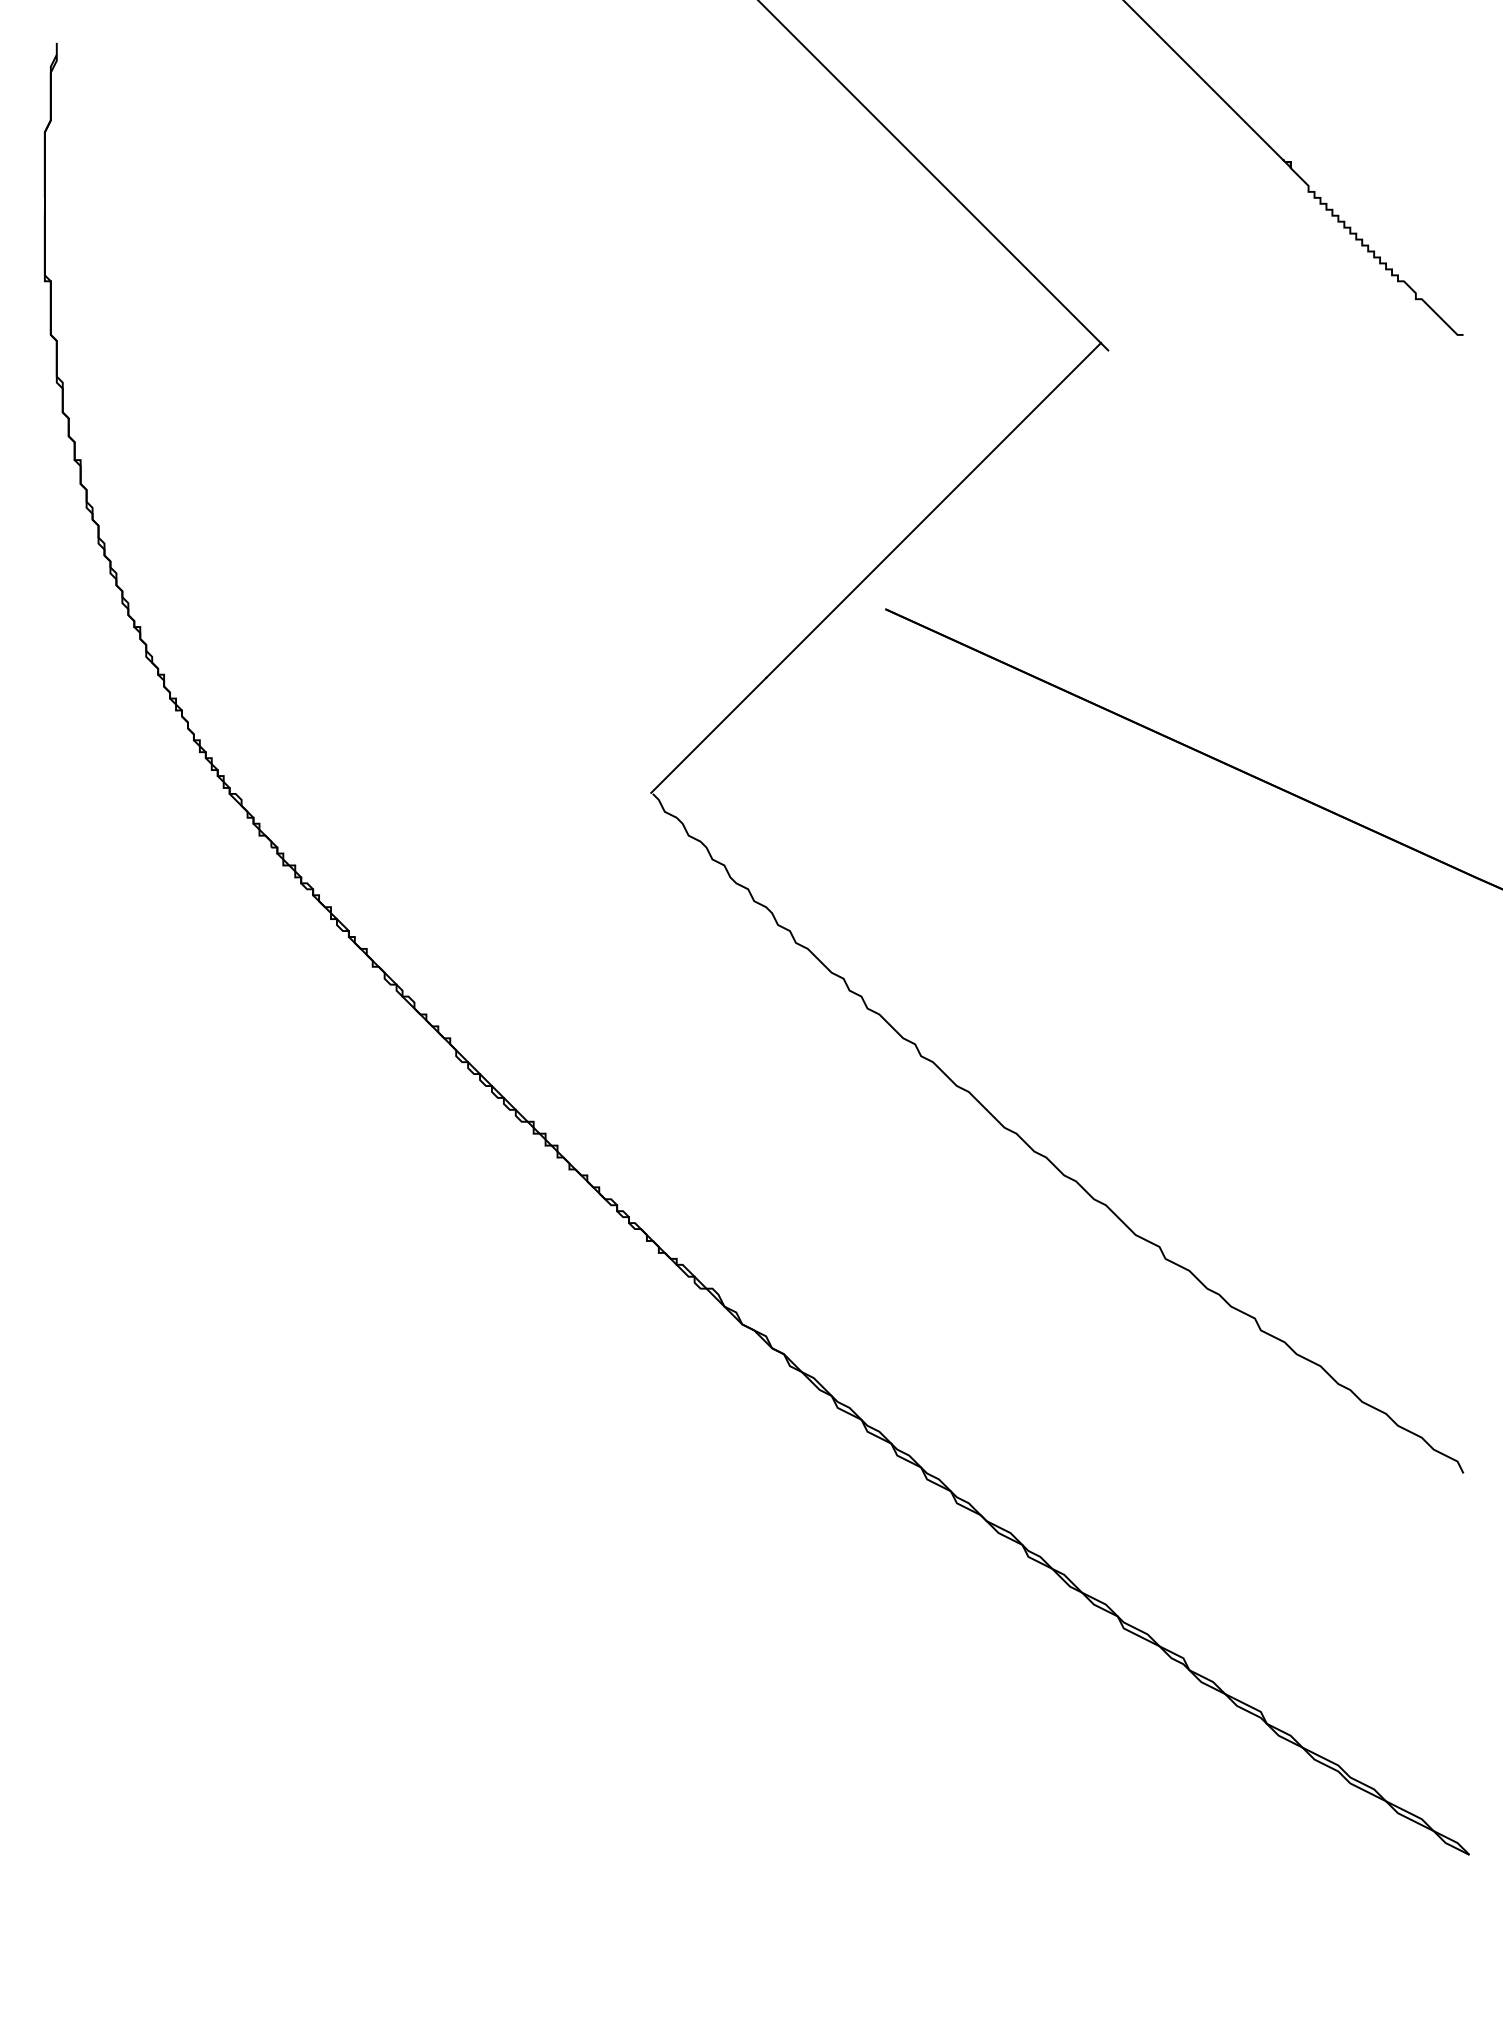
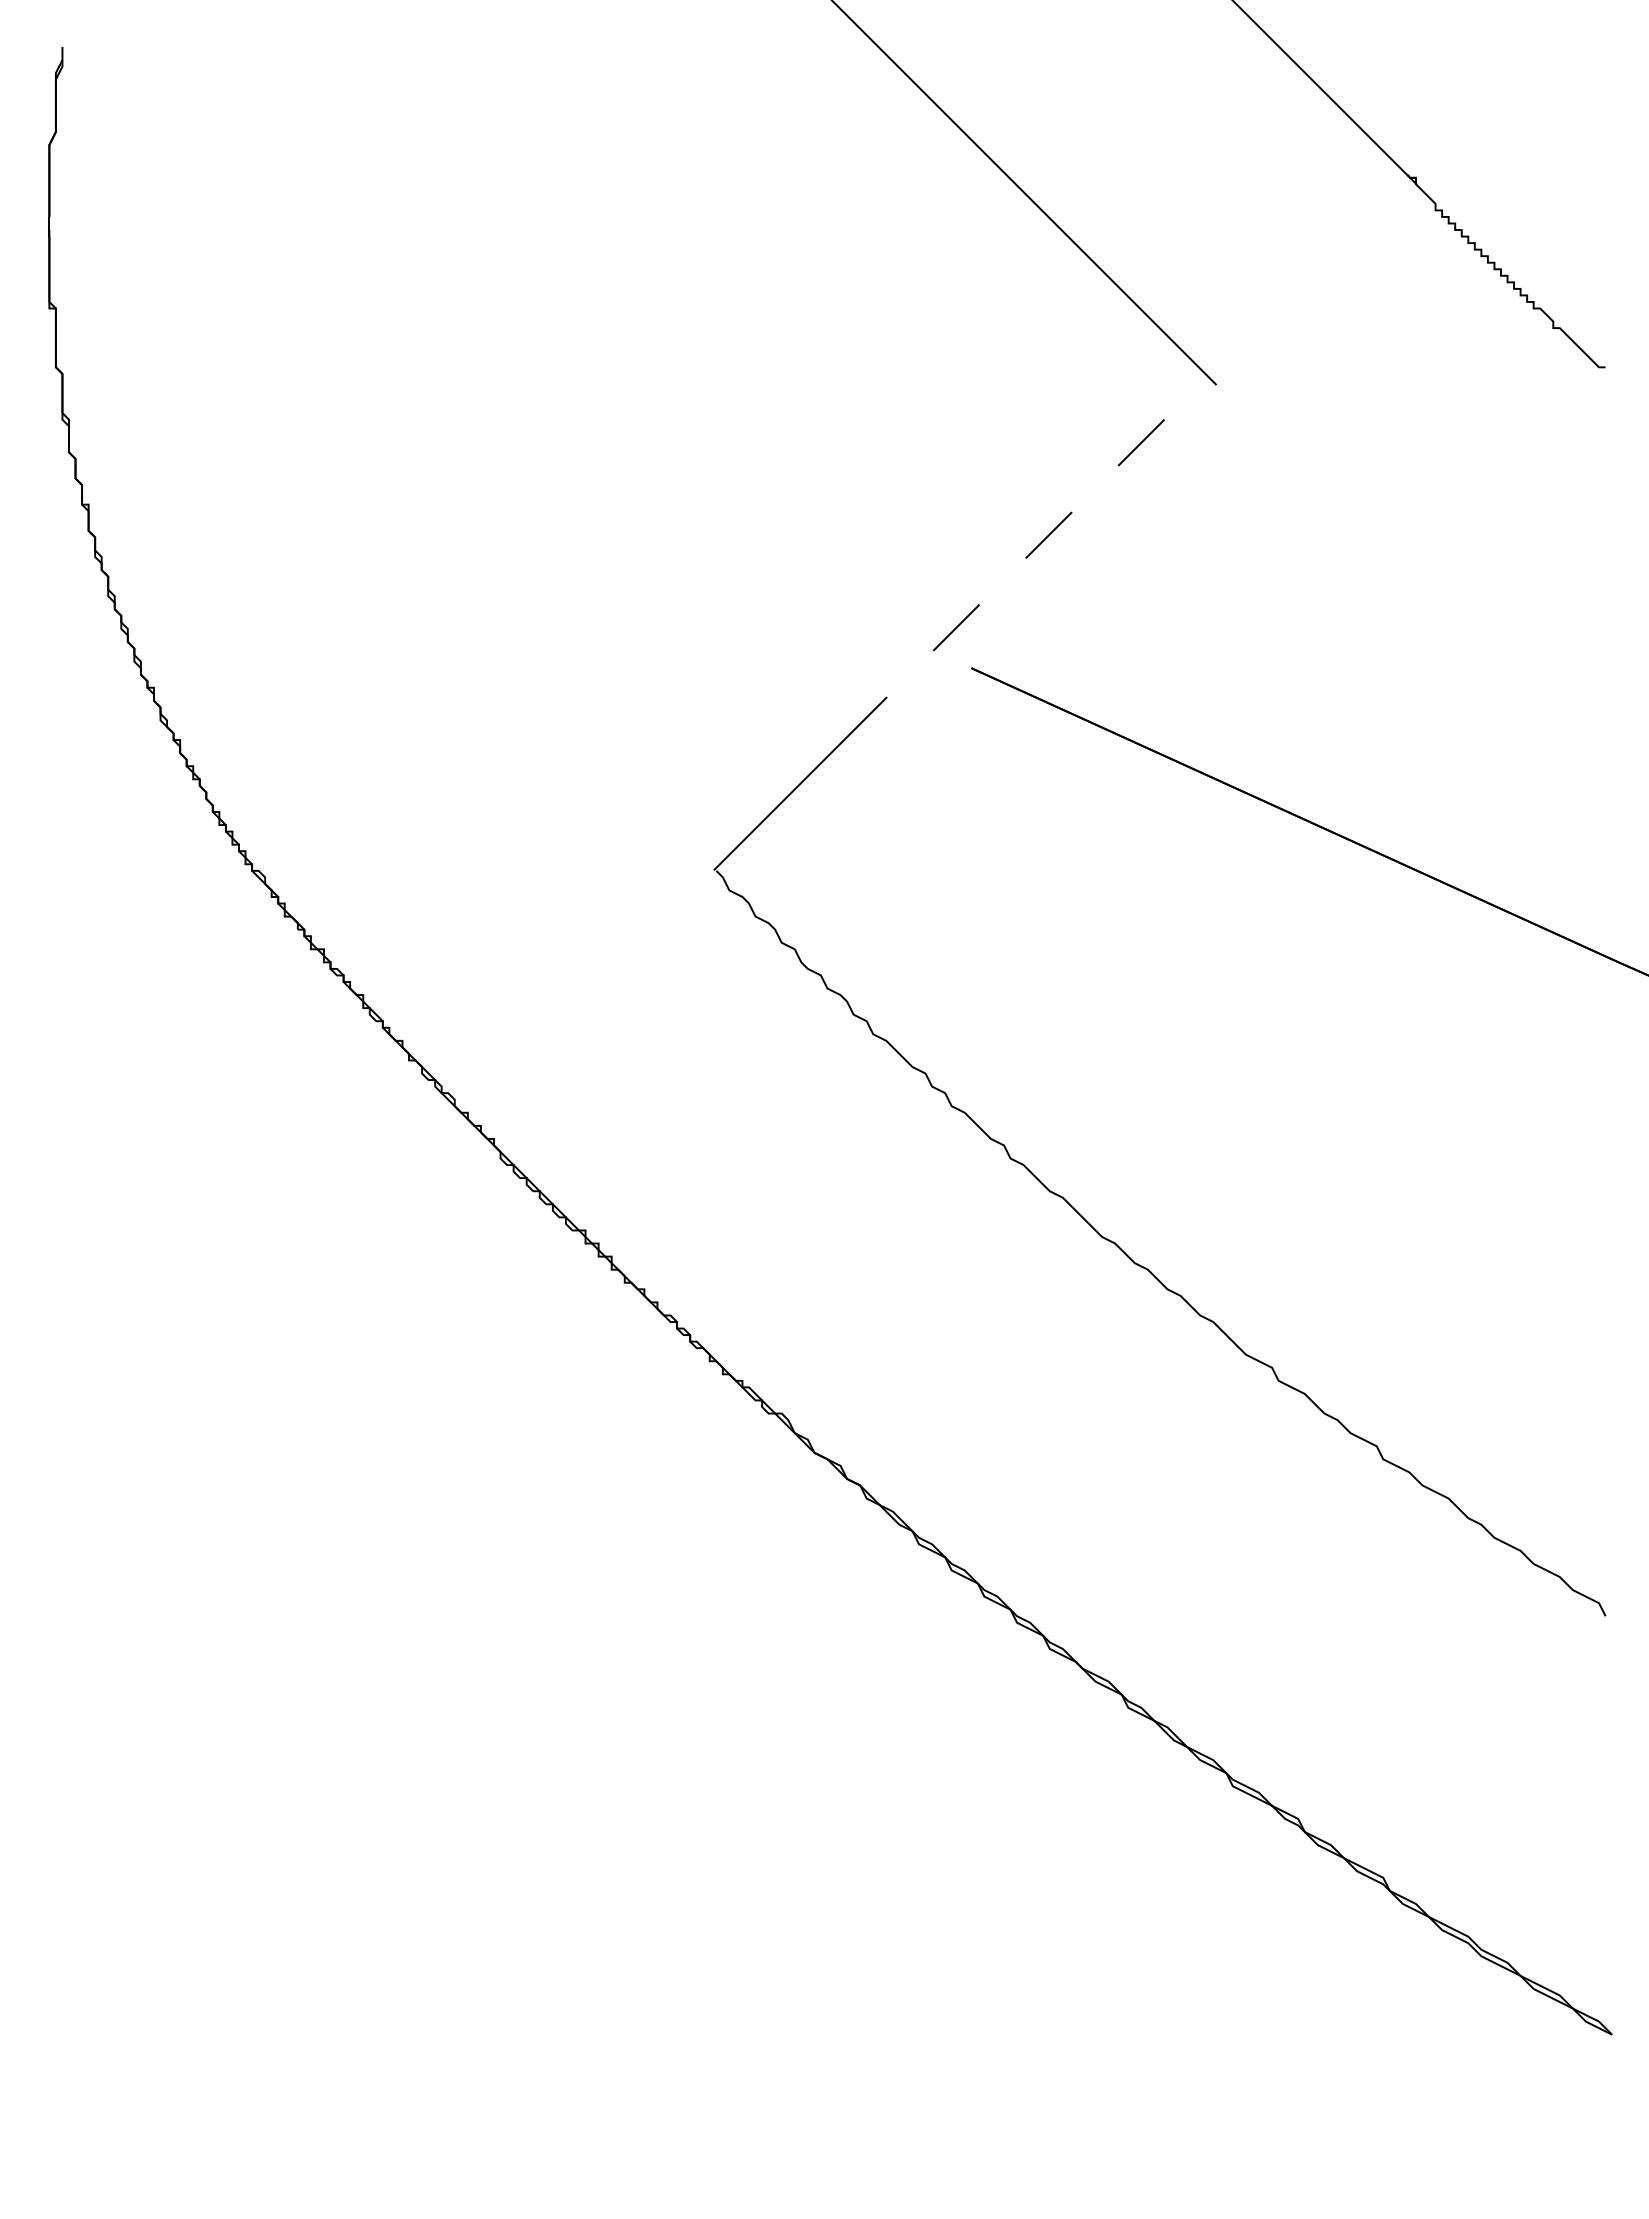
line: (933, 510) -> (1024, 559), solid -> dashed

